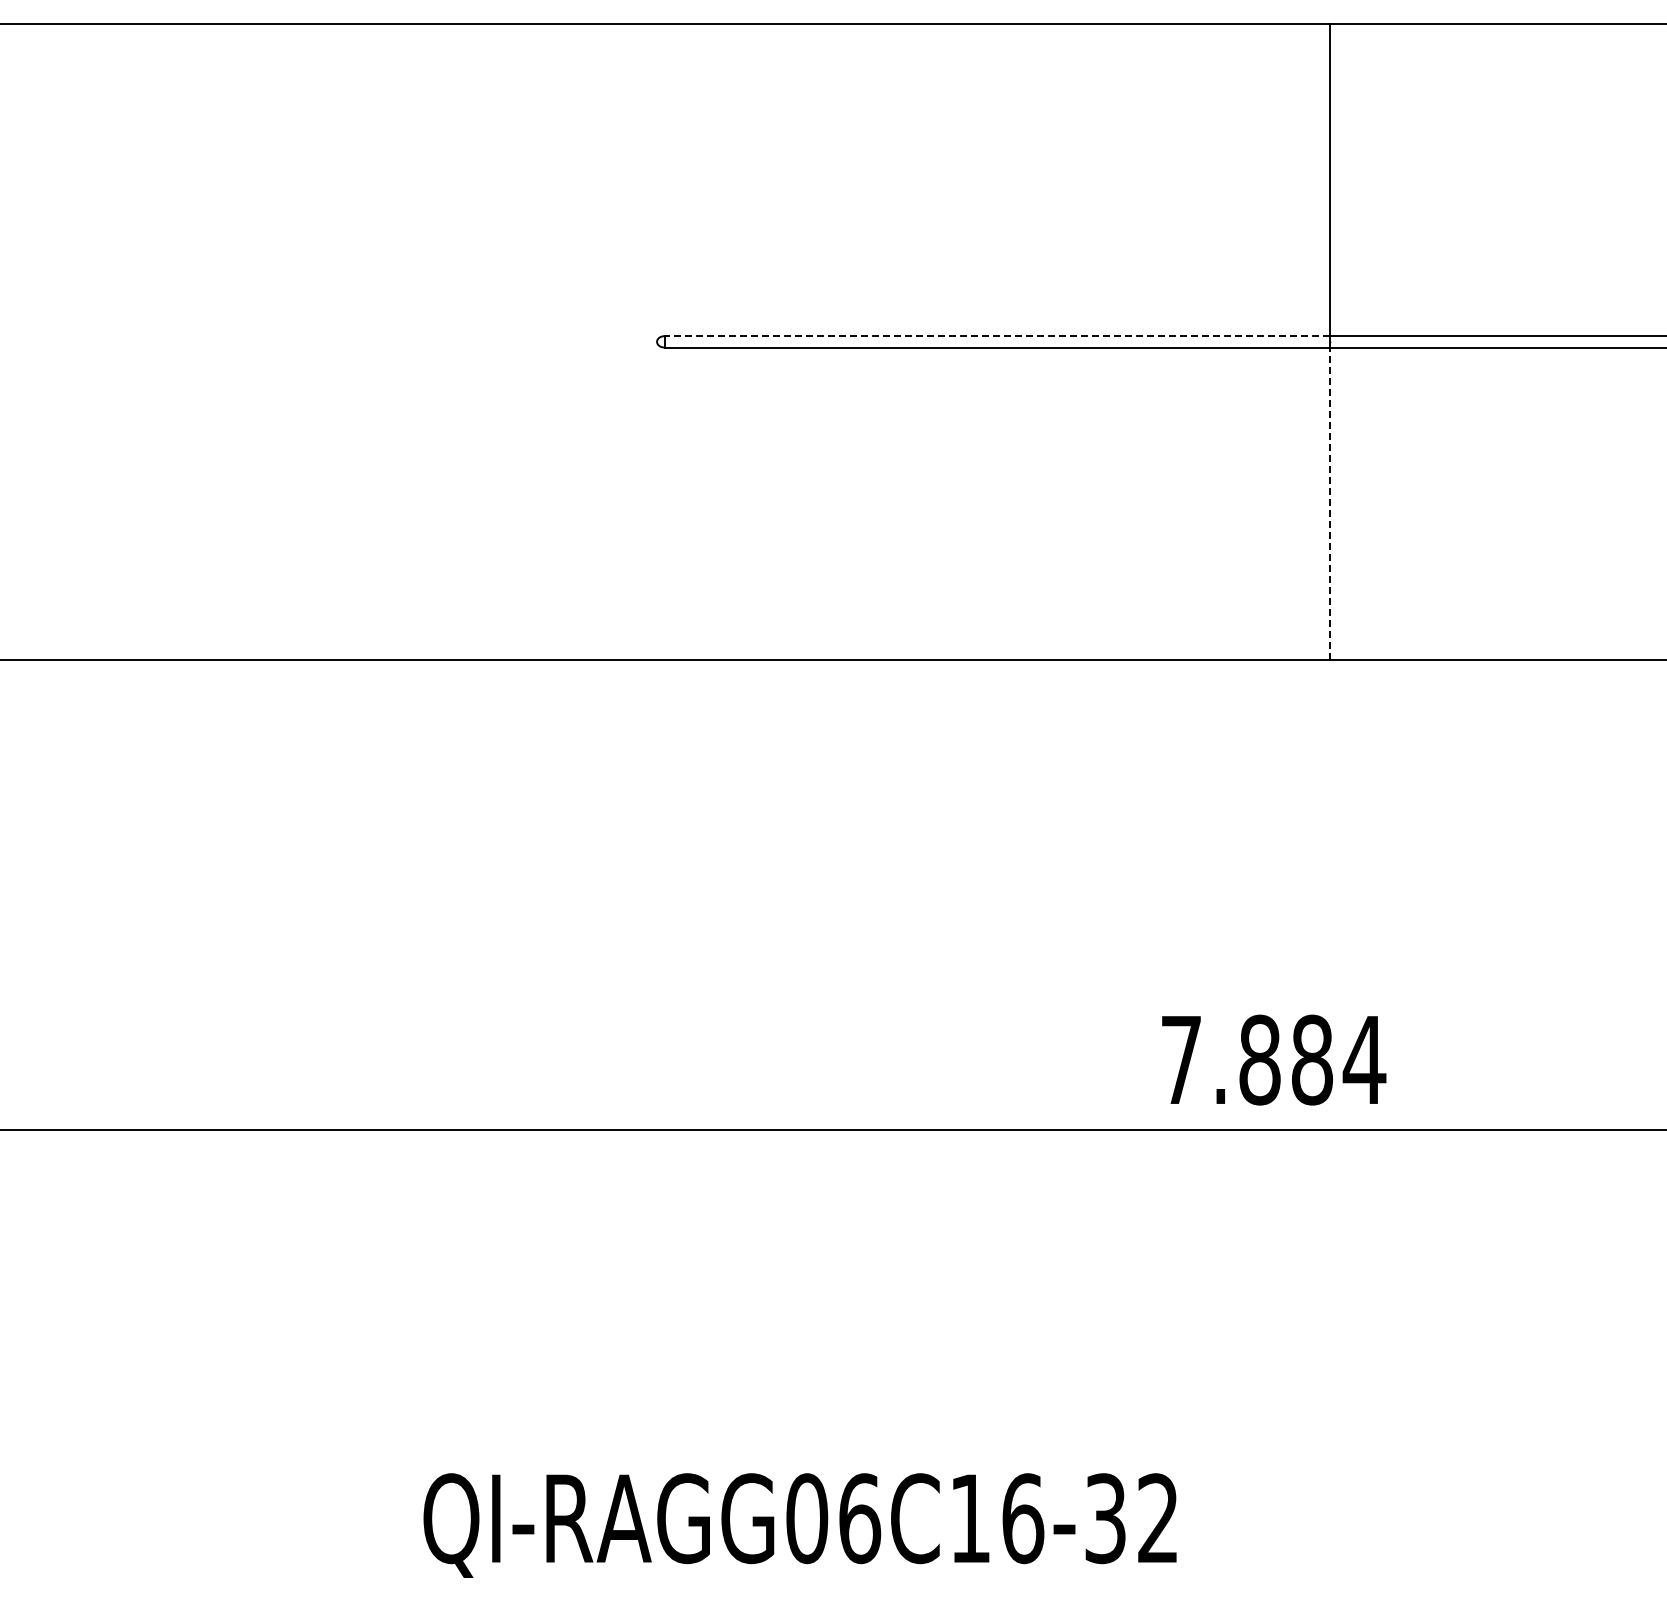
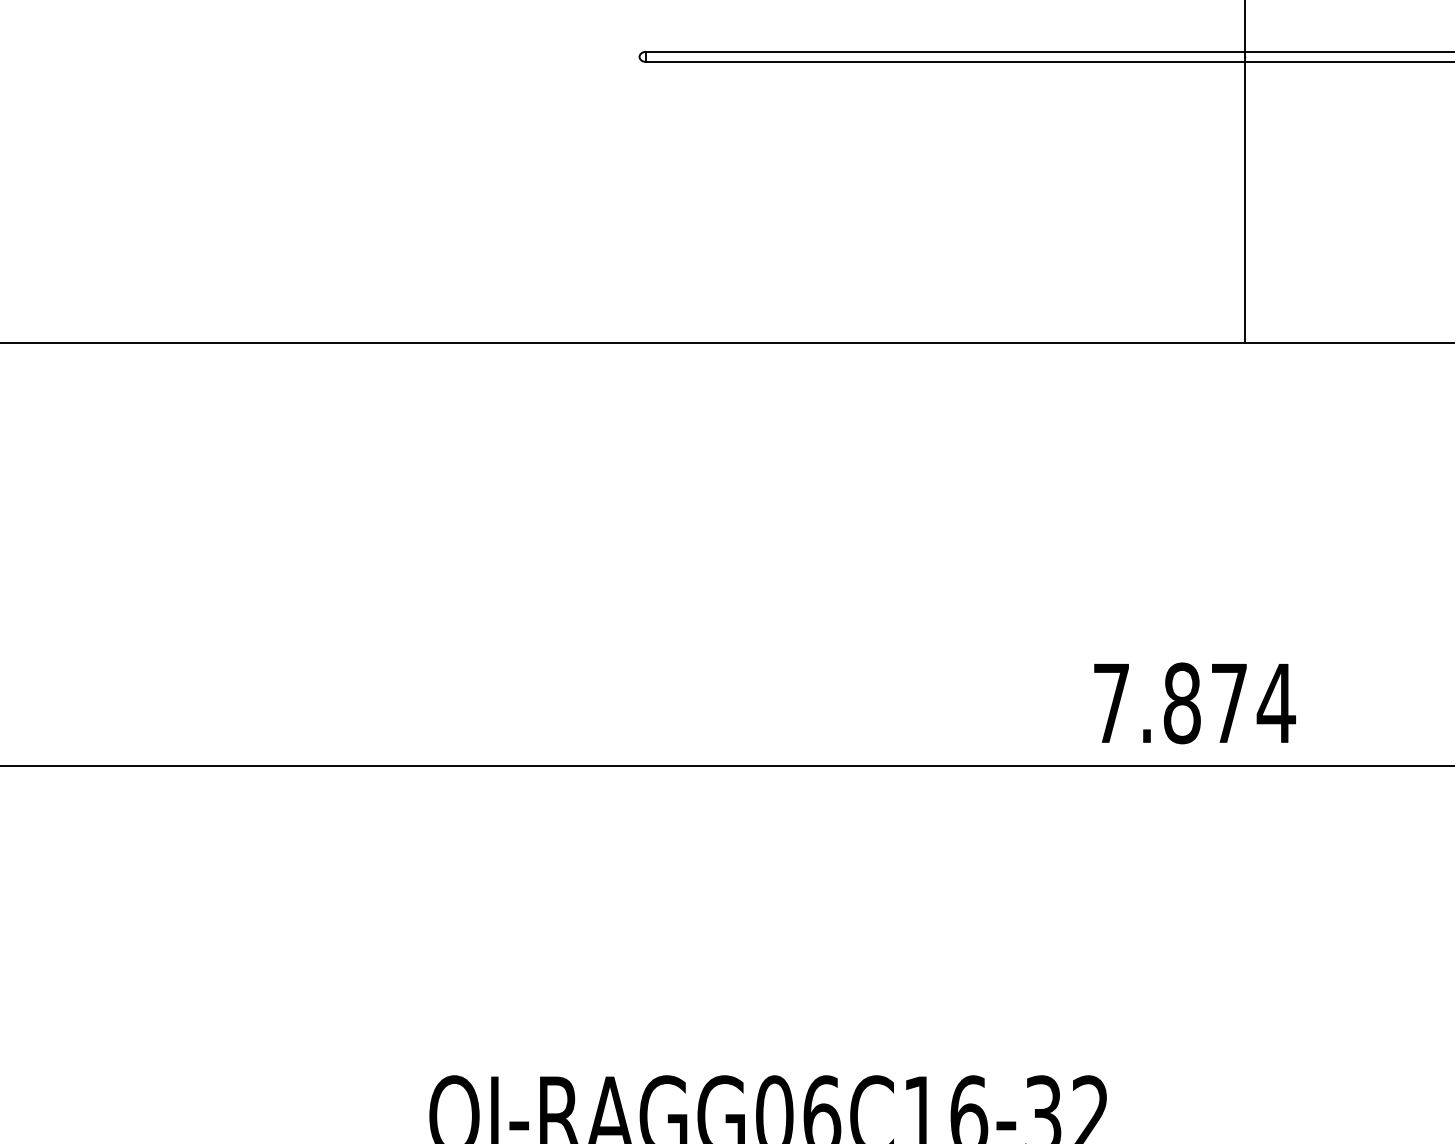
line: (997, 336) -> (945, 52), dashed -> solid
line: (1329, 503) -> (1244, 202), dashed -> solid
text: (1312, 1059) -> (1229, 702), 7.884 -> 7.874

